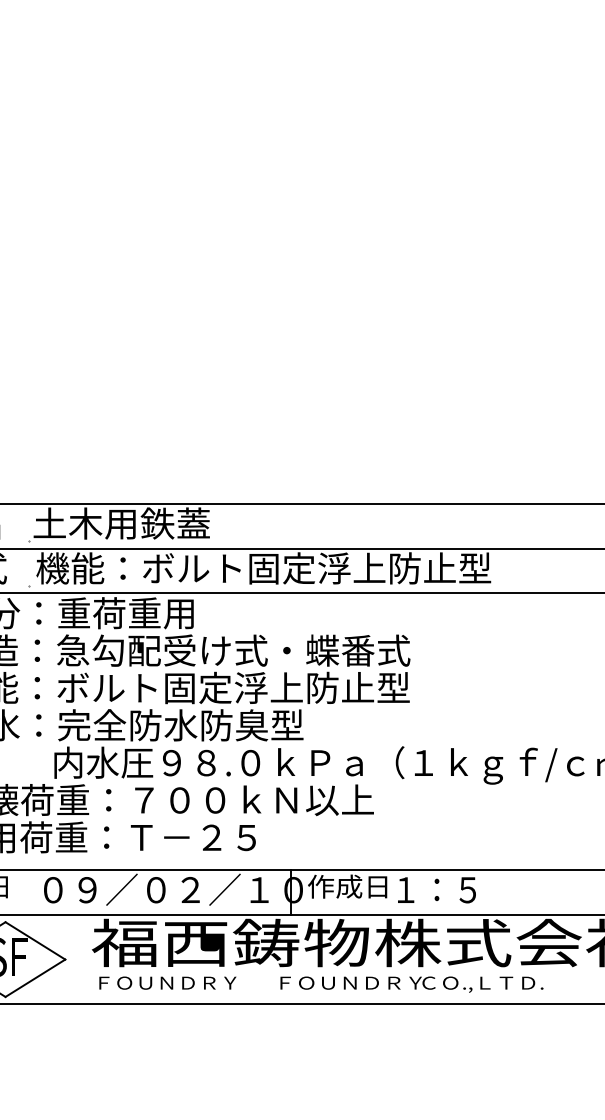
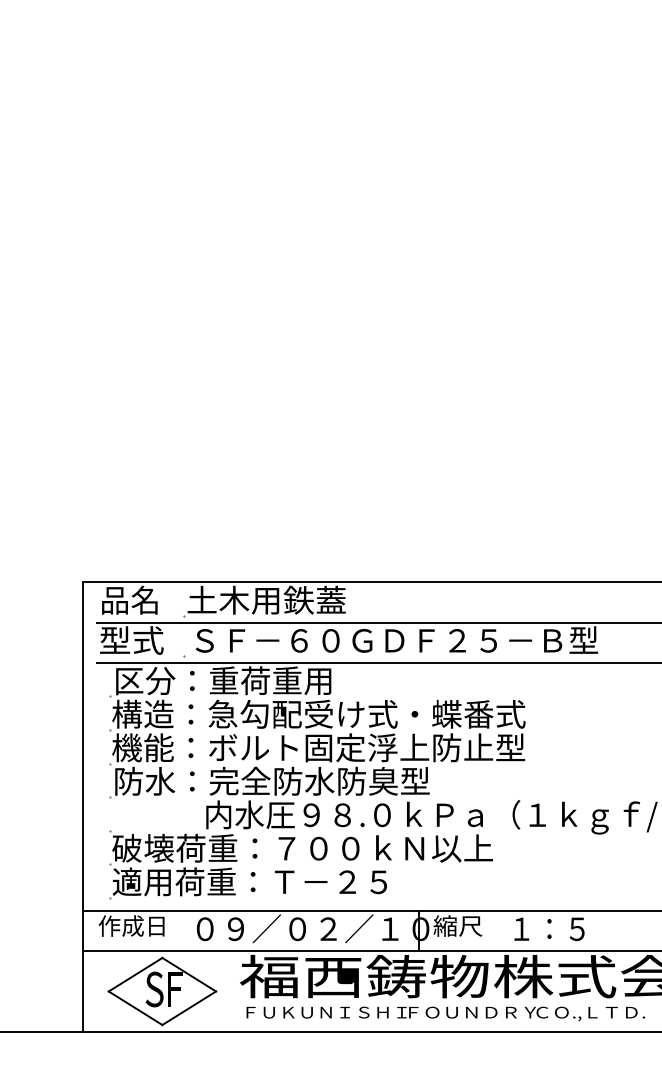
text: (246, 568) -> (378, 640), 機能：ボルト固定浮上防止型 -> ＳＦ－６０ＧＤＦ２５－Ｂ型
text: (346, 886) -> (468, 925), 作成日 -> 縮尺
text: (197, 982) -> (334, 1012), ＦＯＵＮＤＲＹ -> ＦＵＫＵＮＩＳＨＩ

